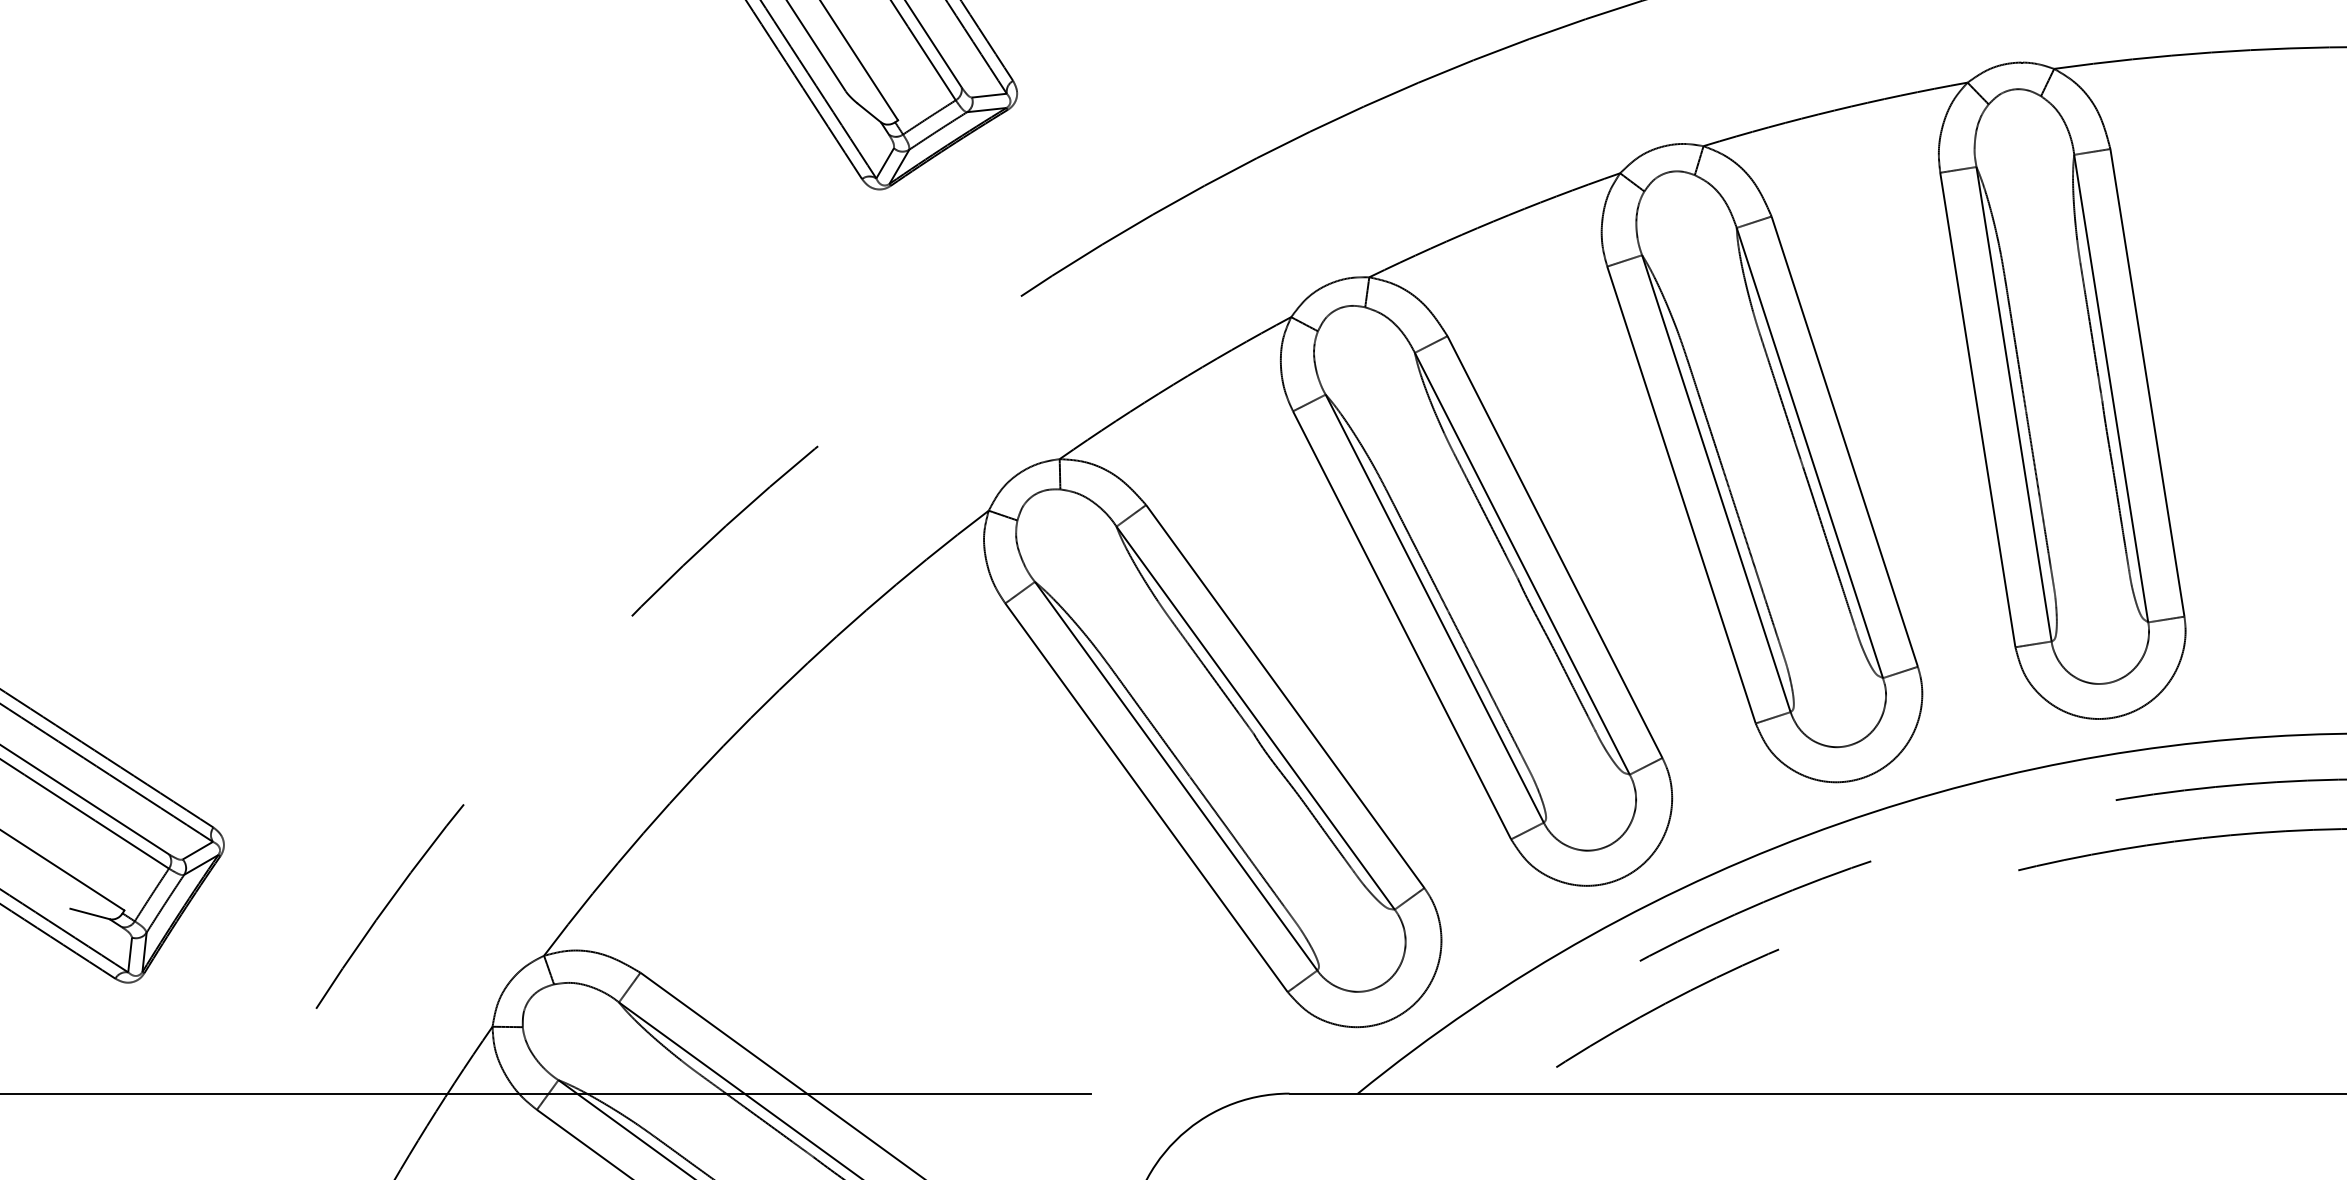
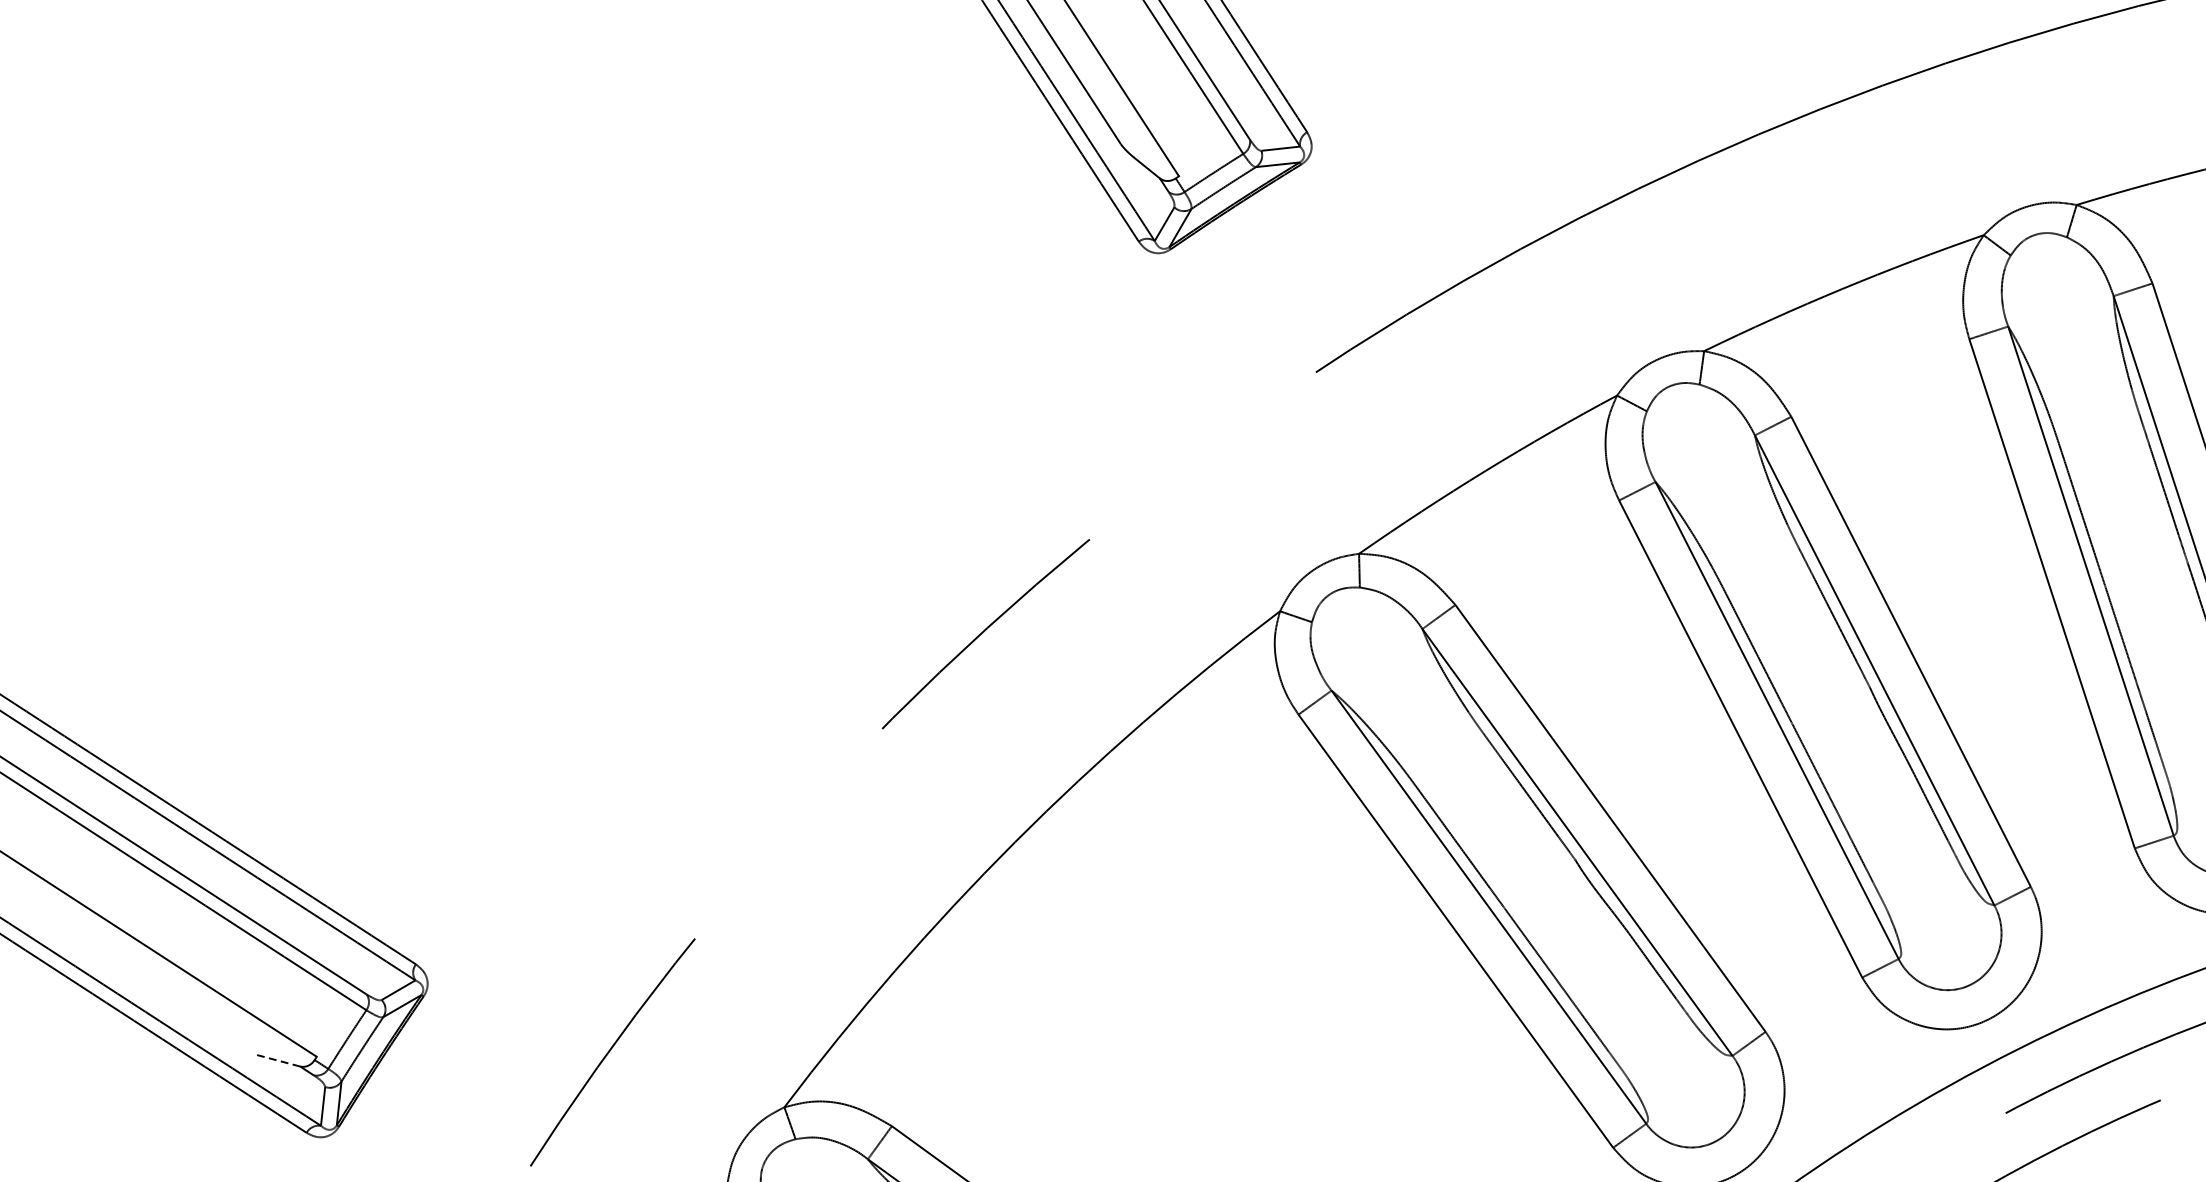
line: (89, 913) -> (277, 1060), solid -> dashed

